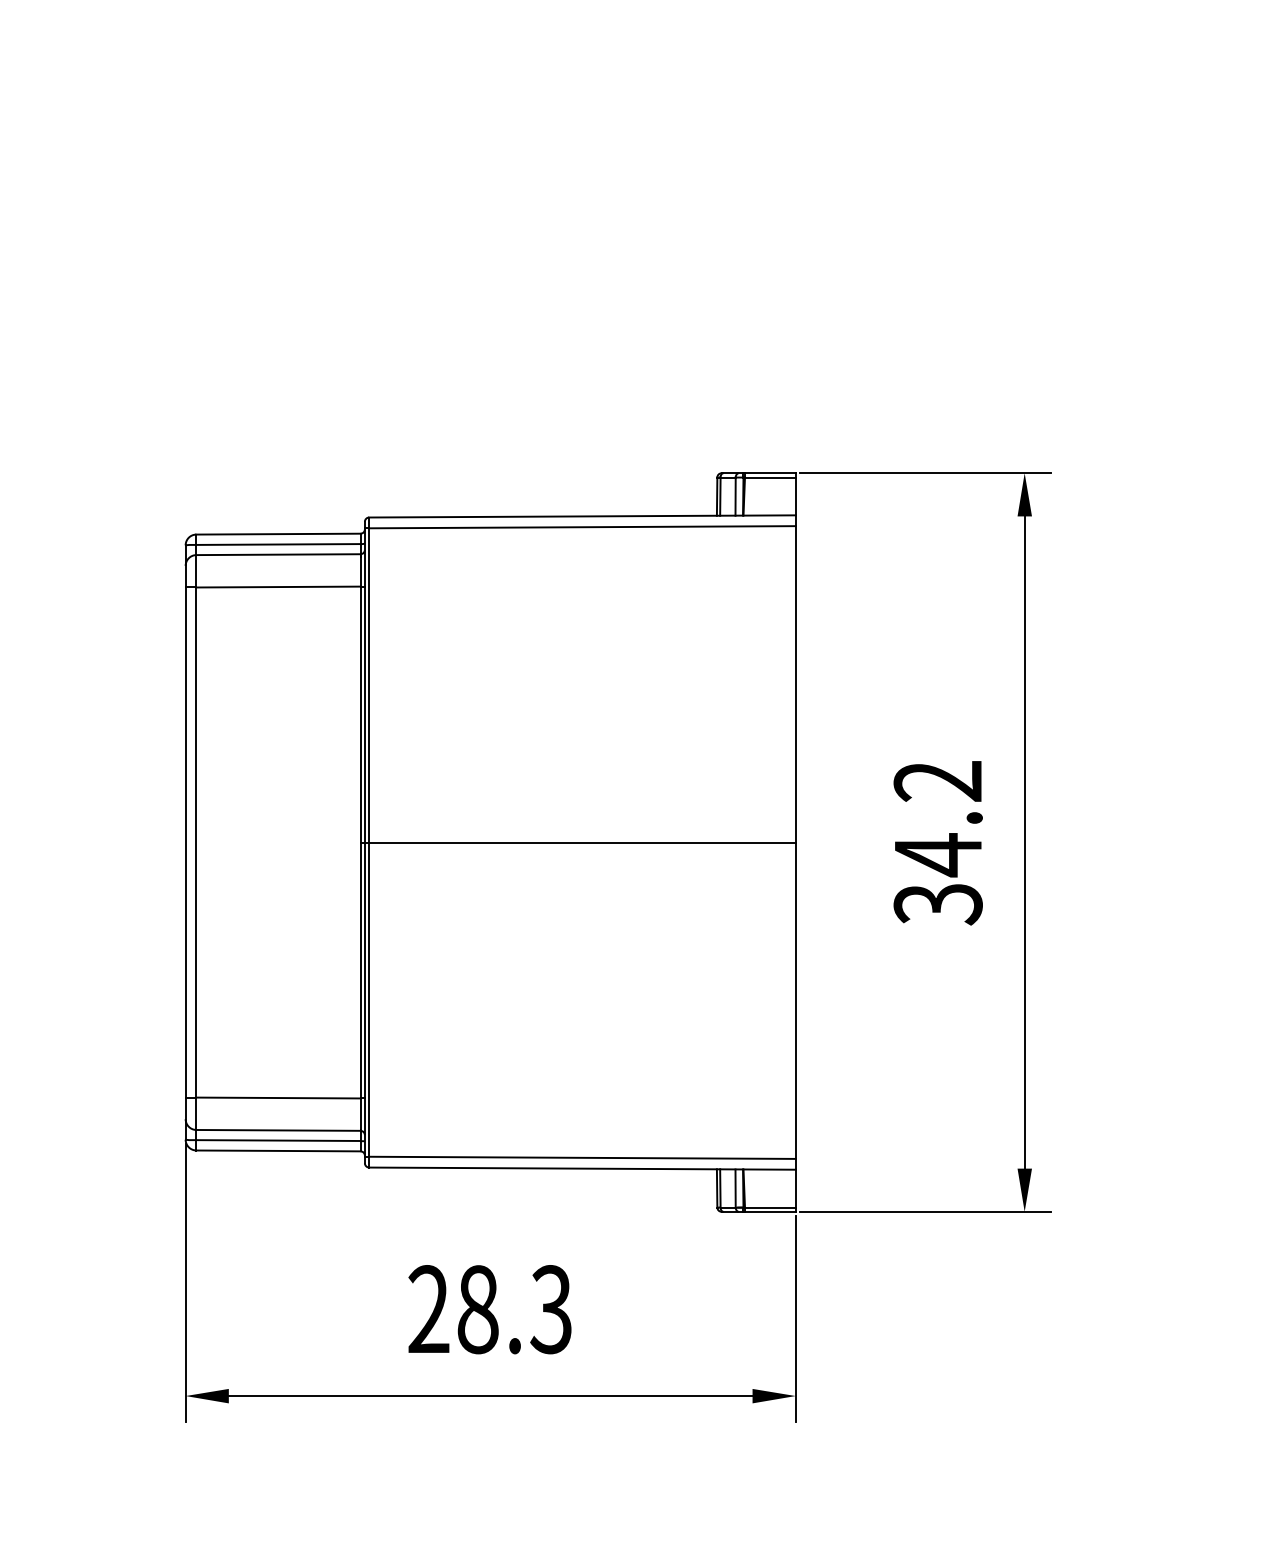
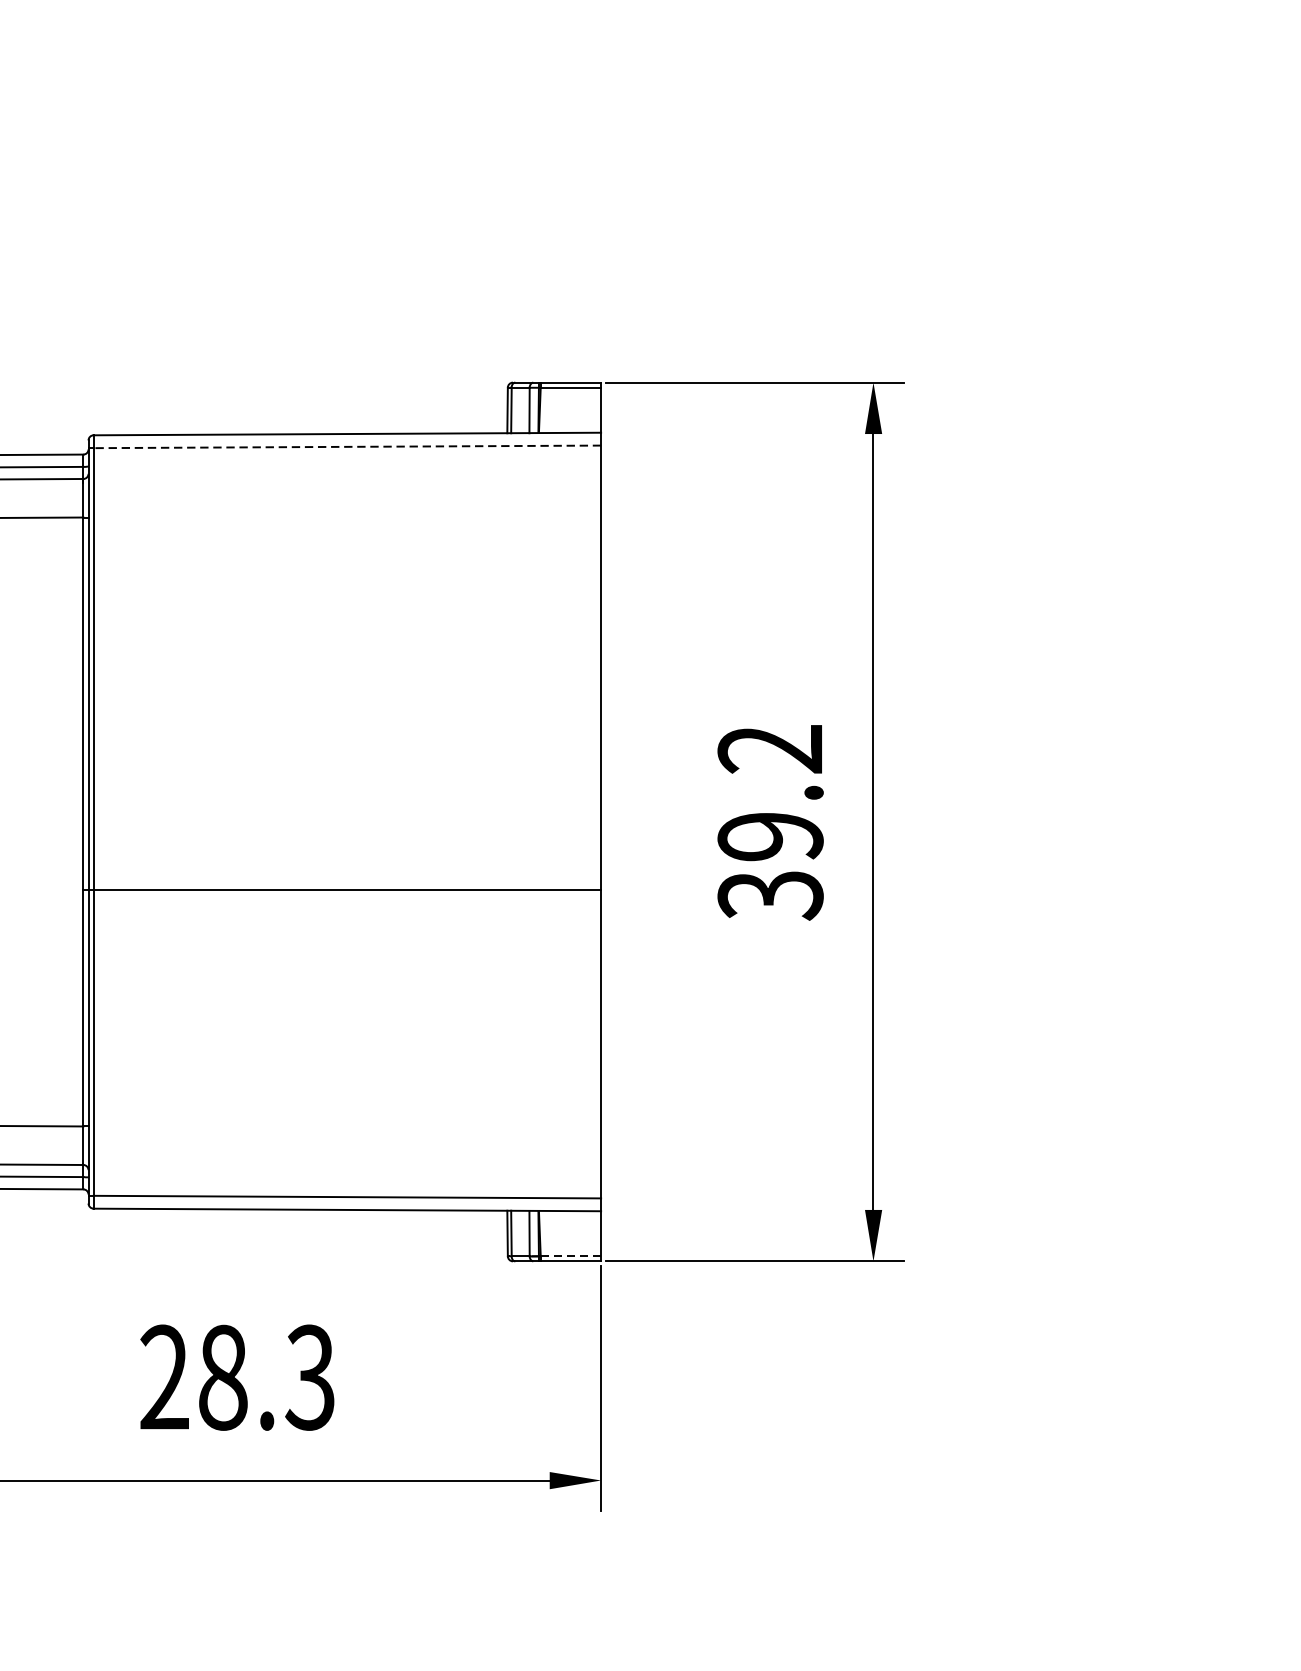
line: (581, 527) -> (346, 447), solid -> dashed
line: (577, 842) -> (341, 889), moved
text: (937, 855) -> (769, 837), 34.2 -> 39.2
line: (769, 1207) -> (569, 1256), solid -> dashed

